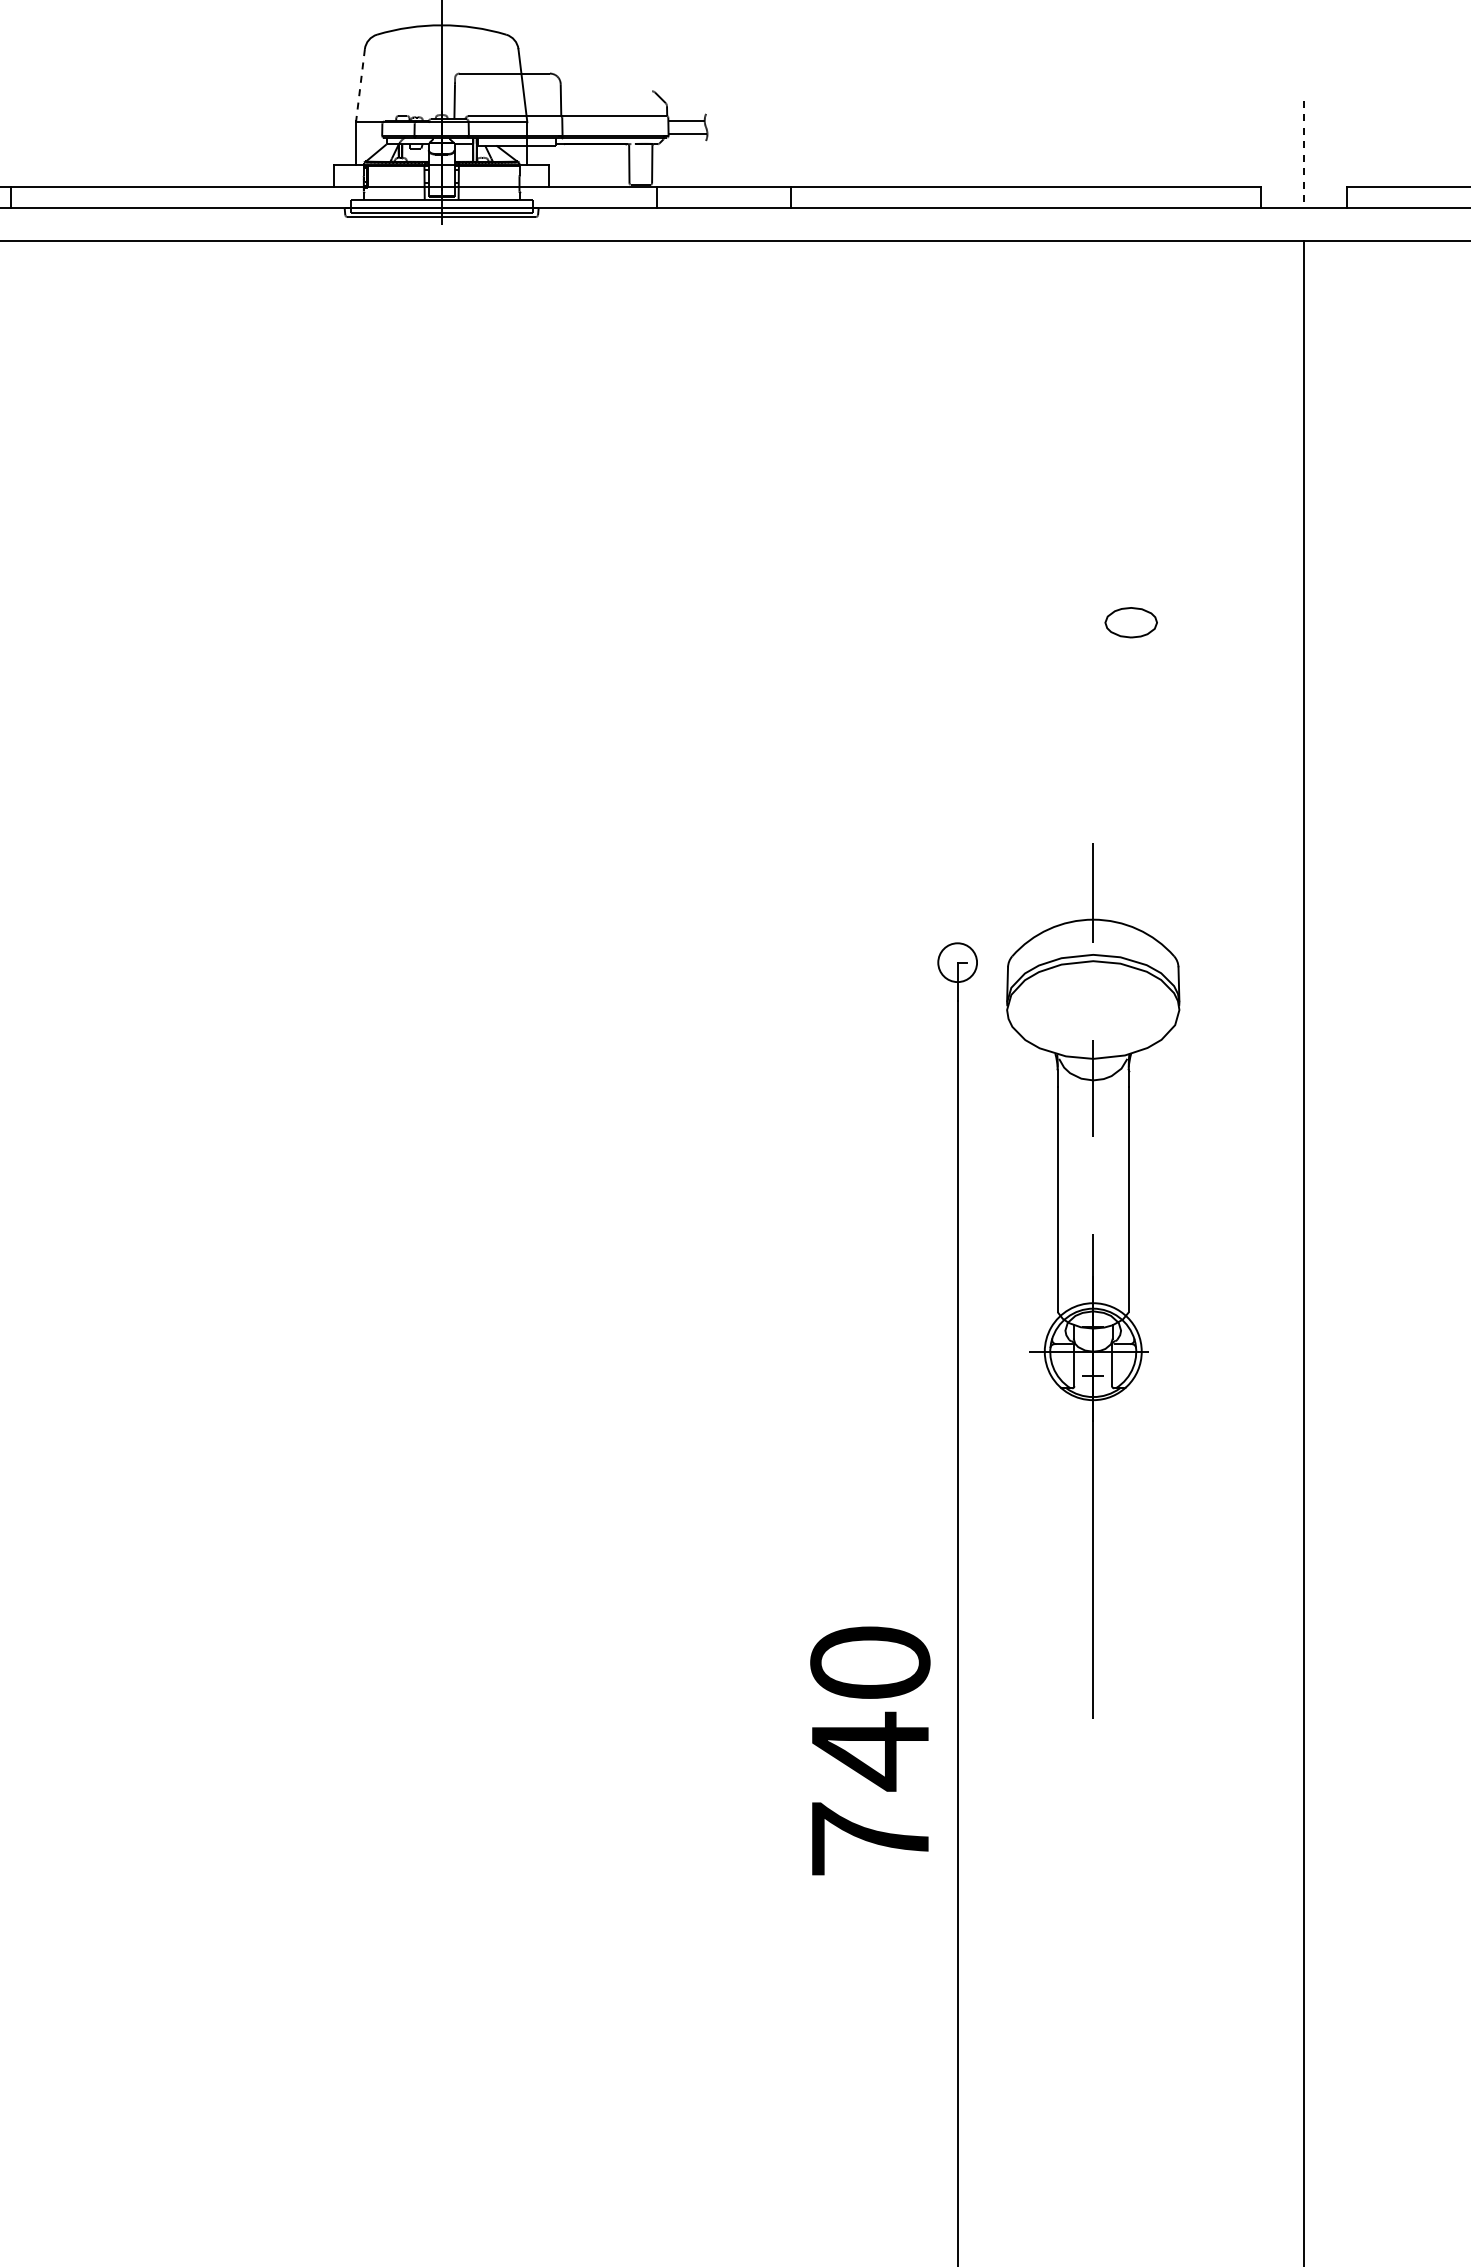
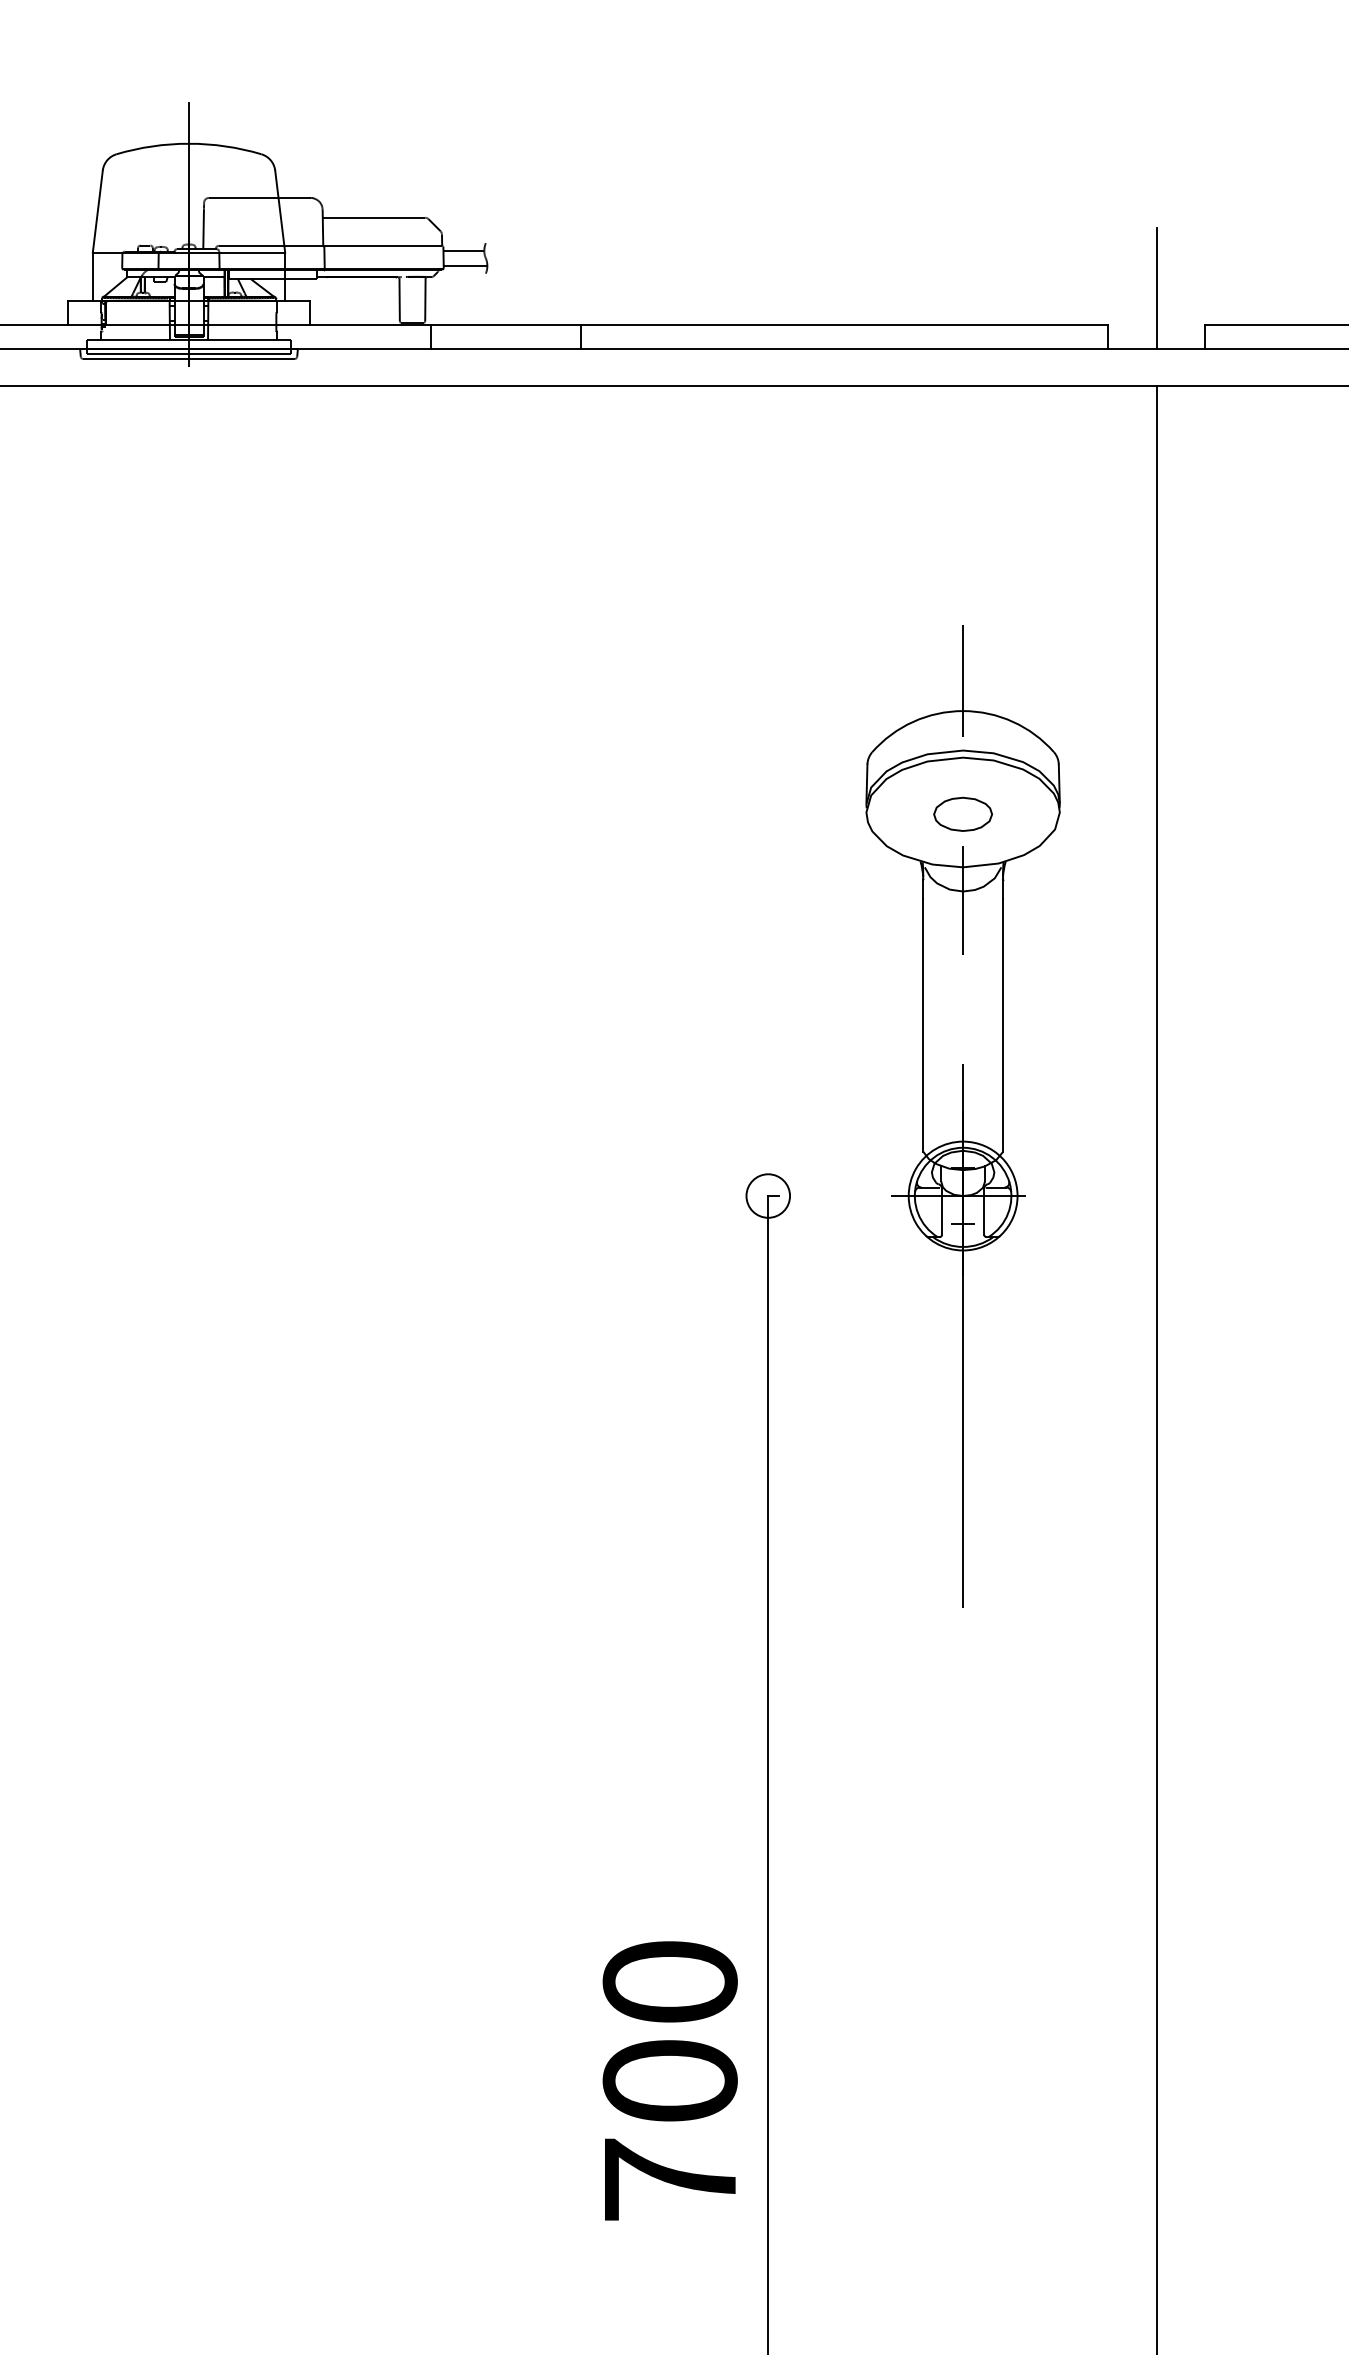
line: (360, 85) -> (97, 211), dashed -> solid
line: (606, 91) -> (374, 218), added
line: (1303, 154) -> (1156, 288), dashed -> solid
part: (1093, 1280) -> (963, 1116), moved
text: (870, 1751) -> (670, 2081), 740 -> 700

